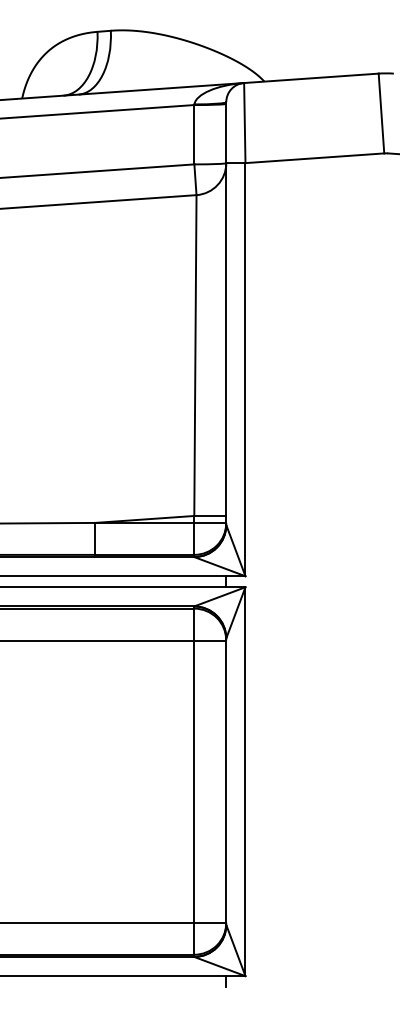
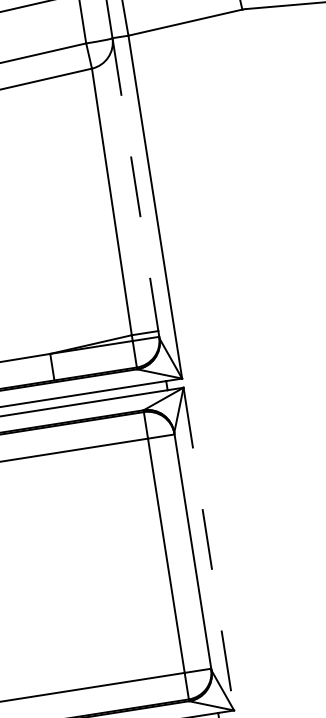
line: (226, 344) -> (136, 188), solid -> dashed
line: (245, 782) -> (208, 549), solid -> dashed

